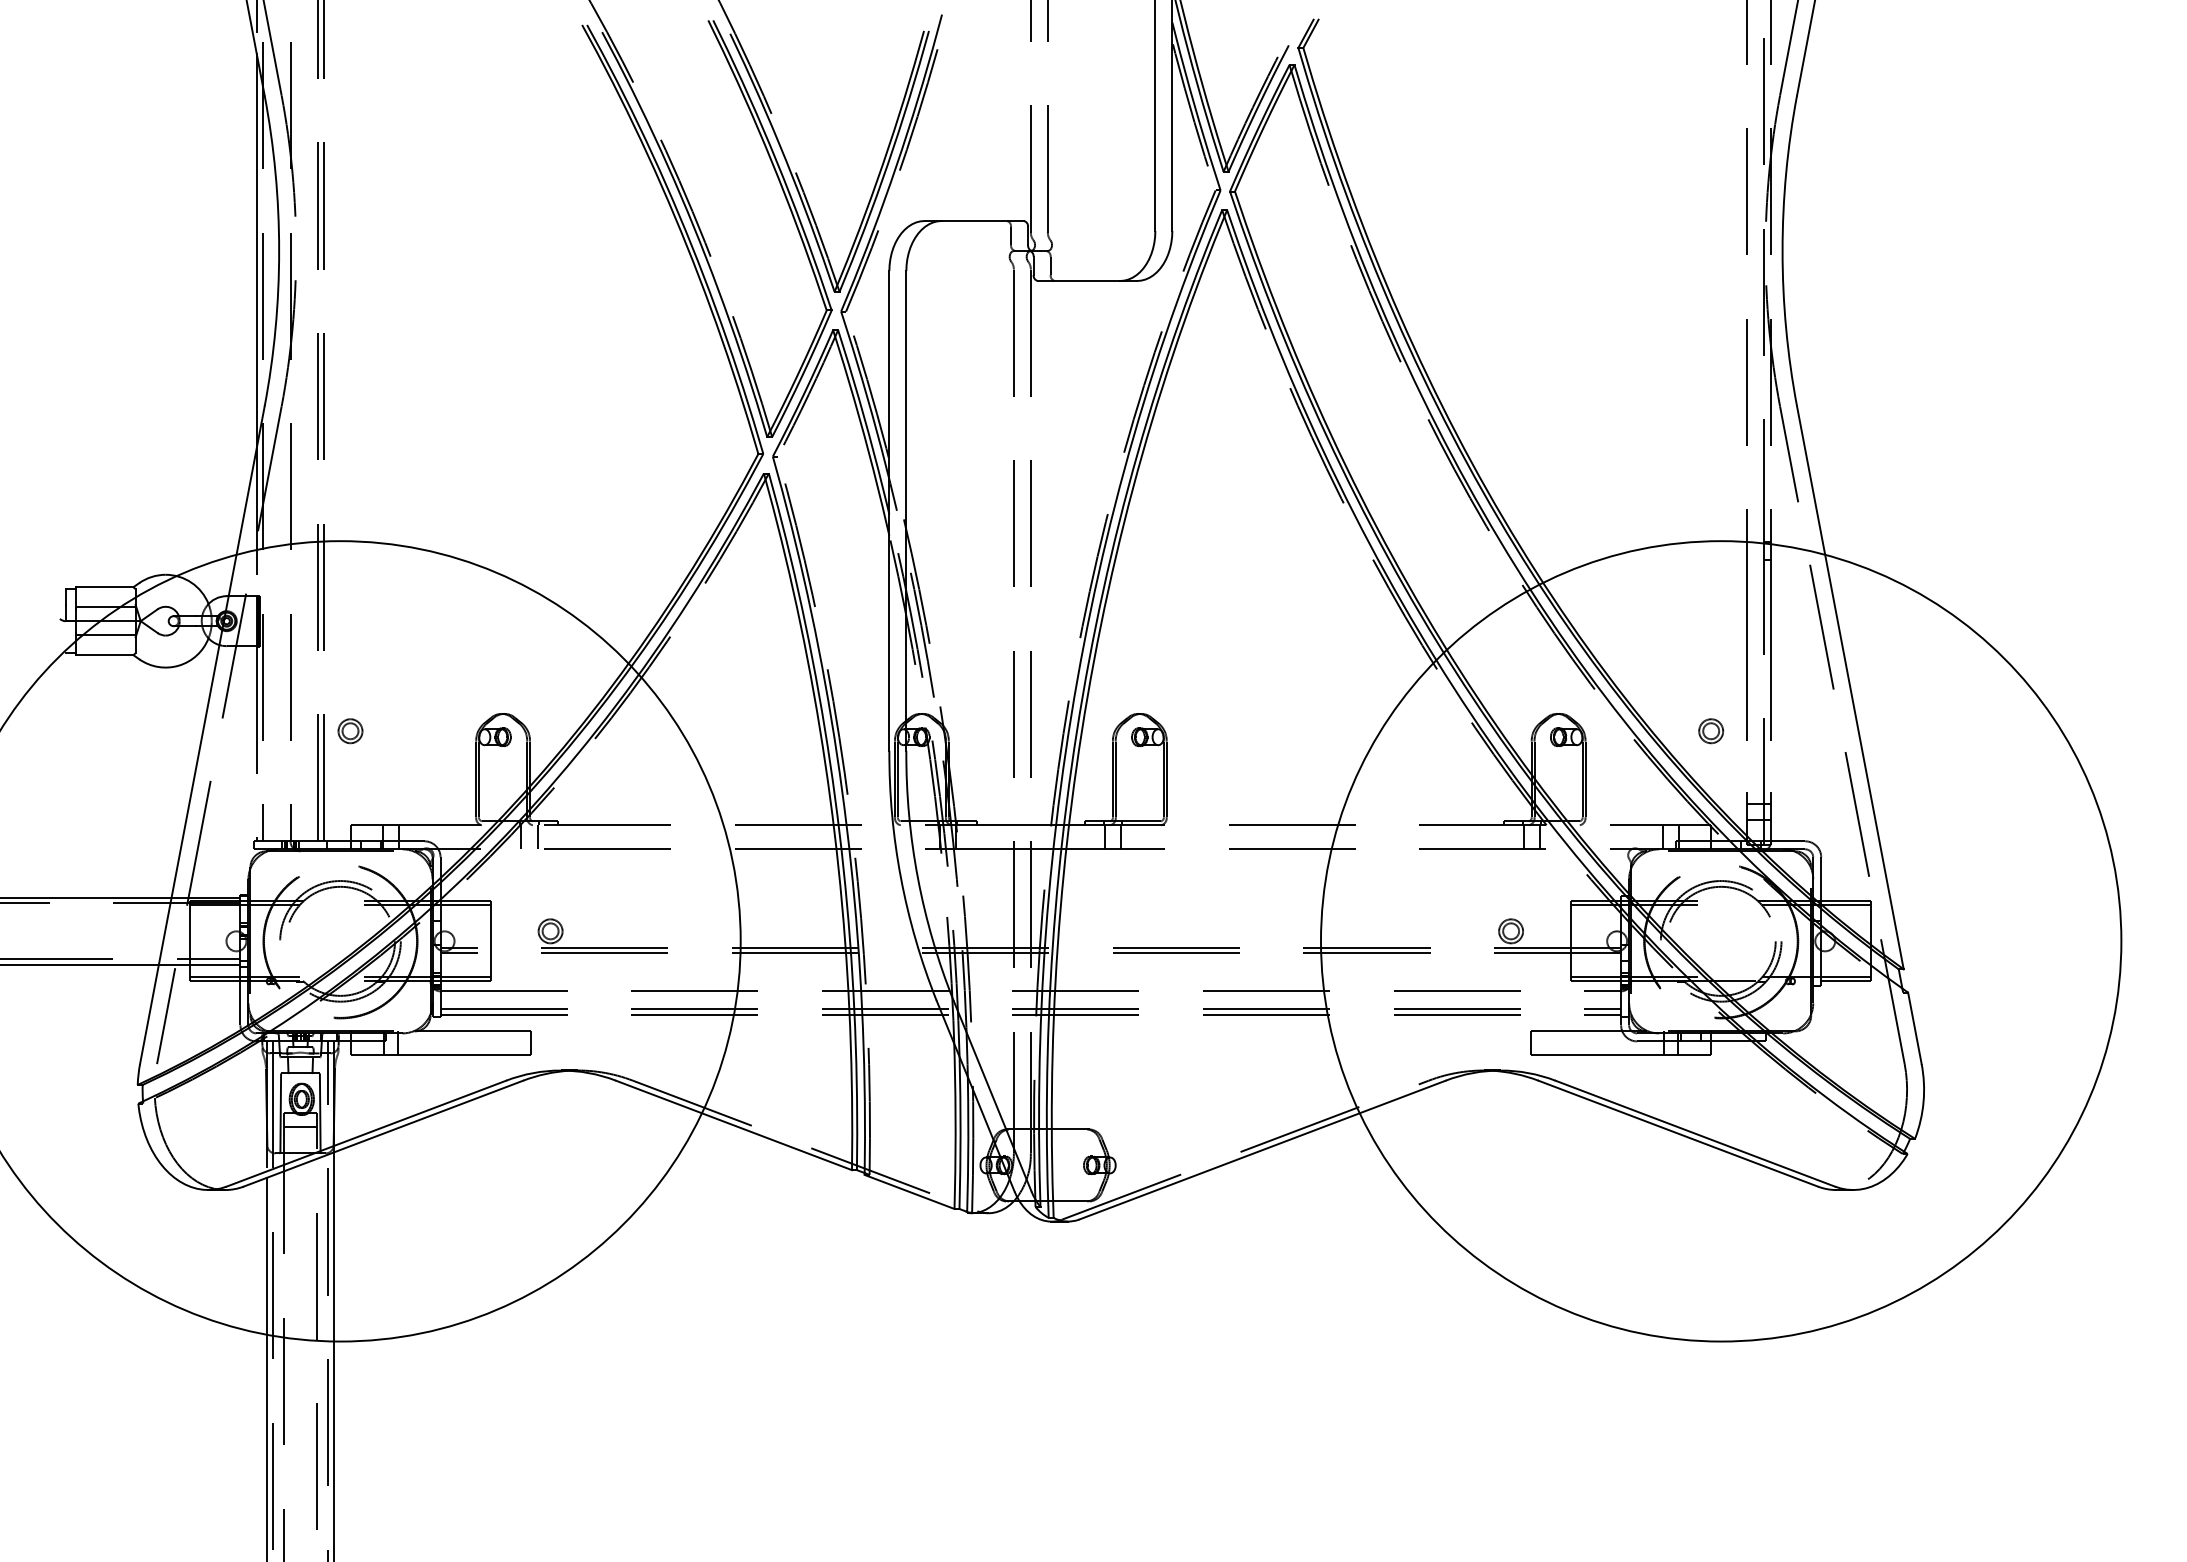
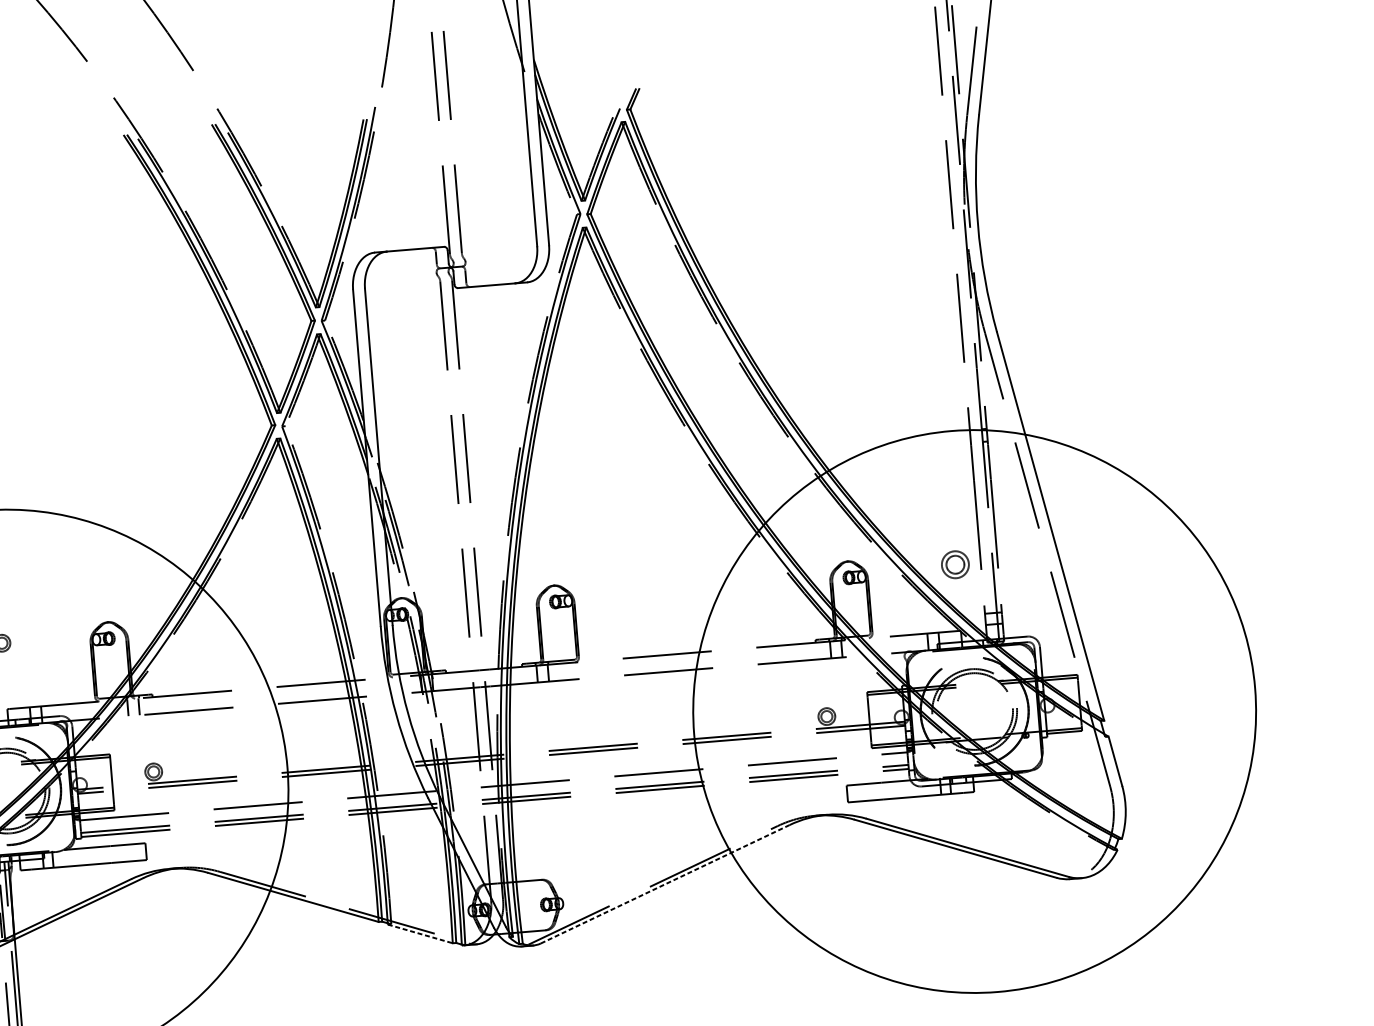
part: (1711, 731) -> (955, 565), size x1.6
line: (1262, 1150) -> (665, 884), solid -> dashed
line: (910, 1192) -> (420, 934), solid -> dashed

